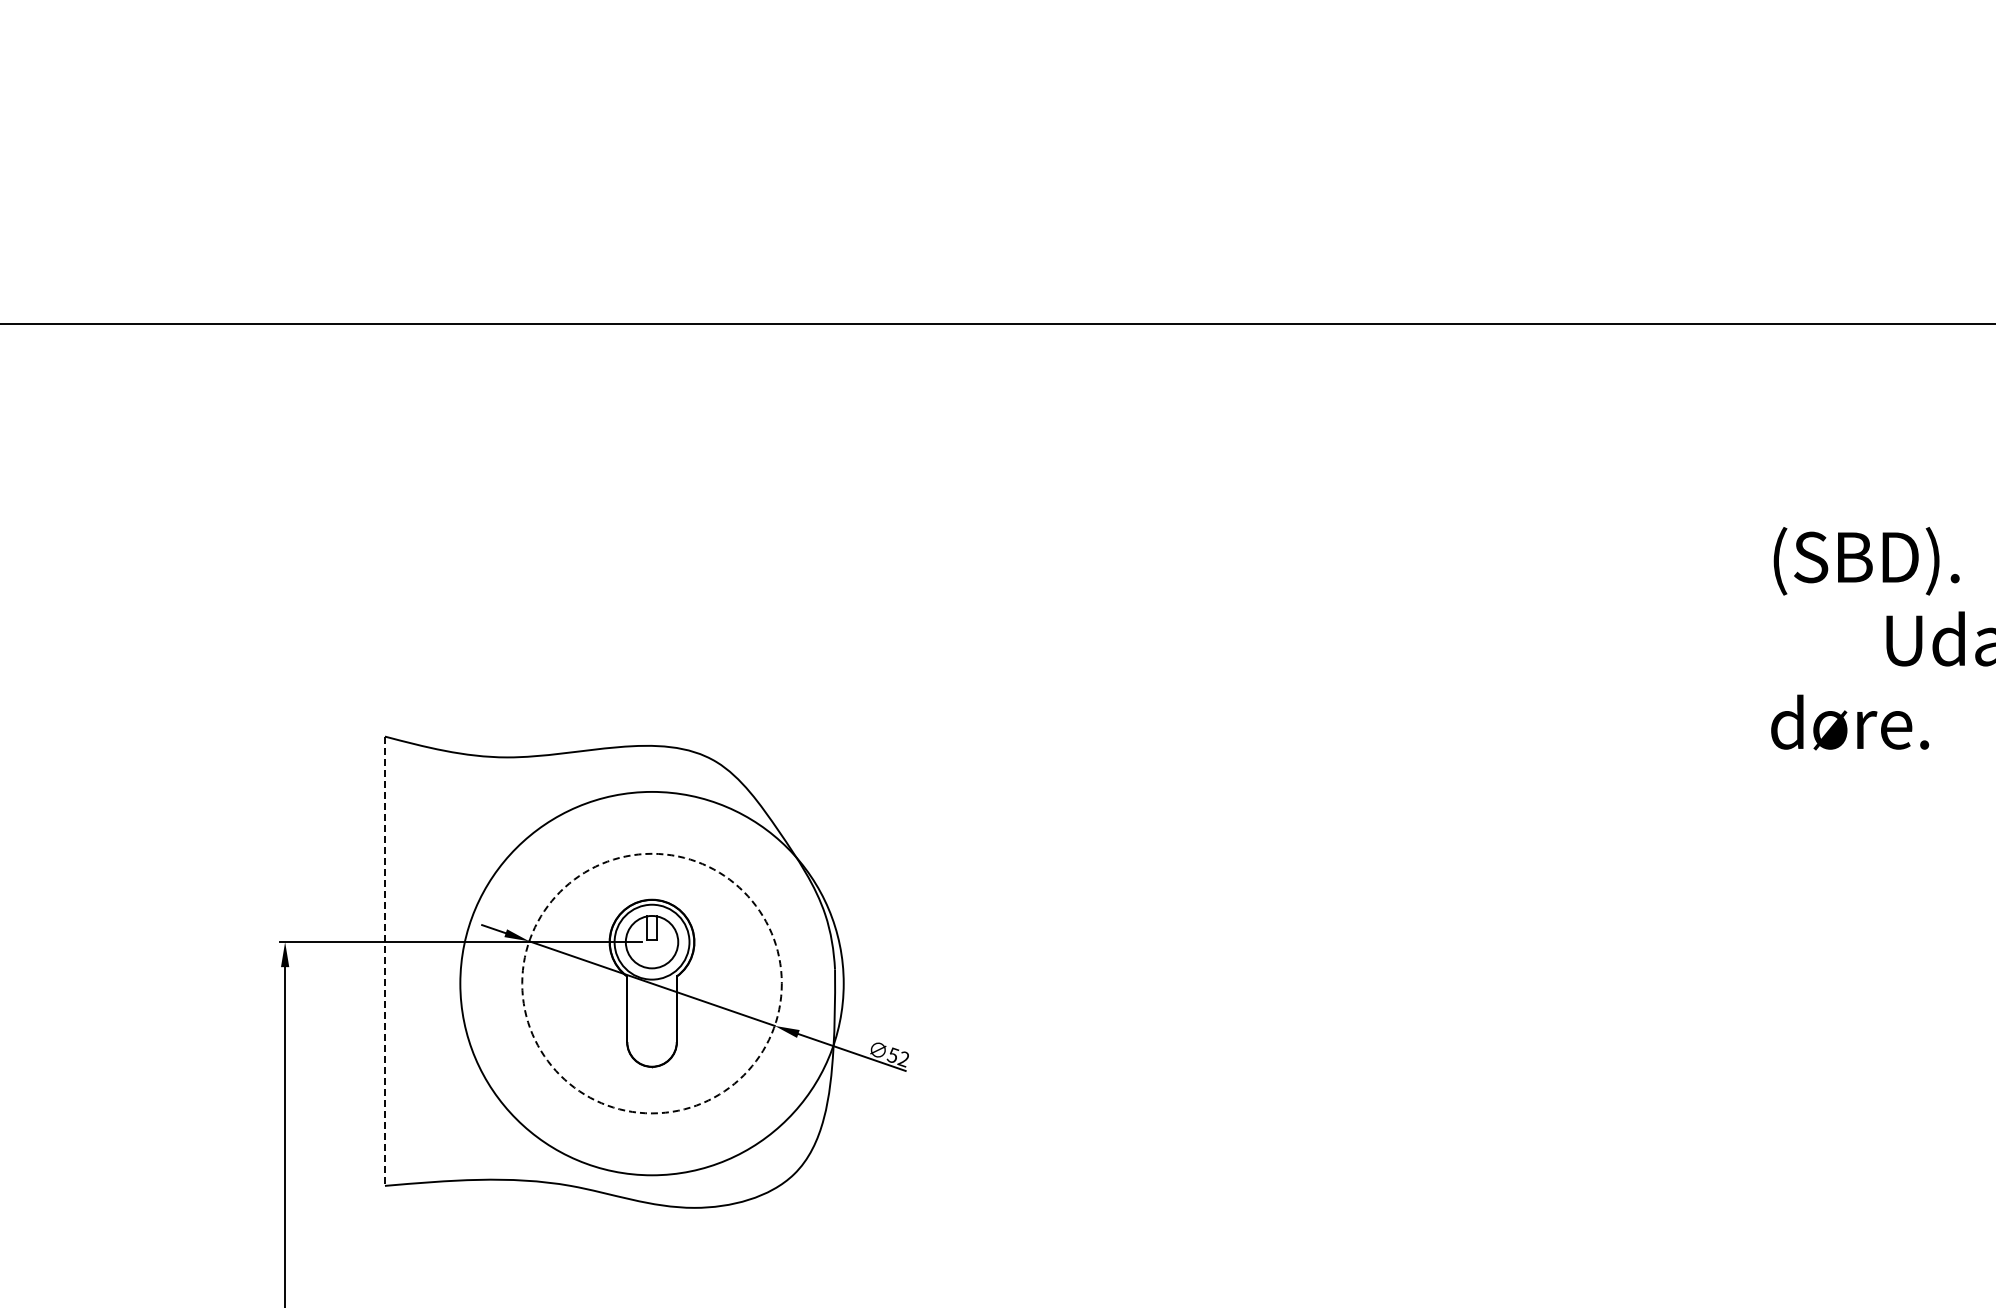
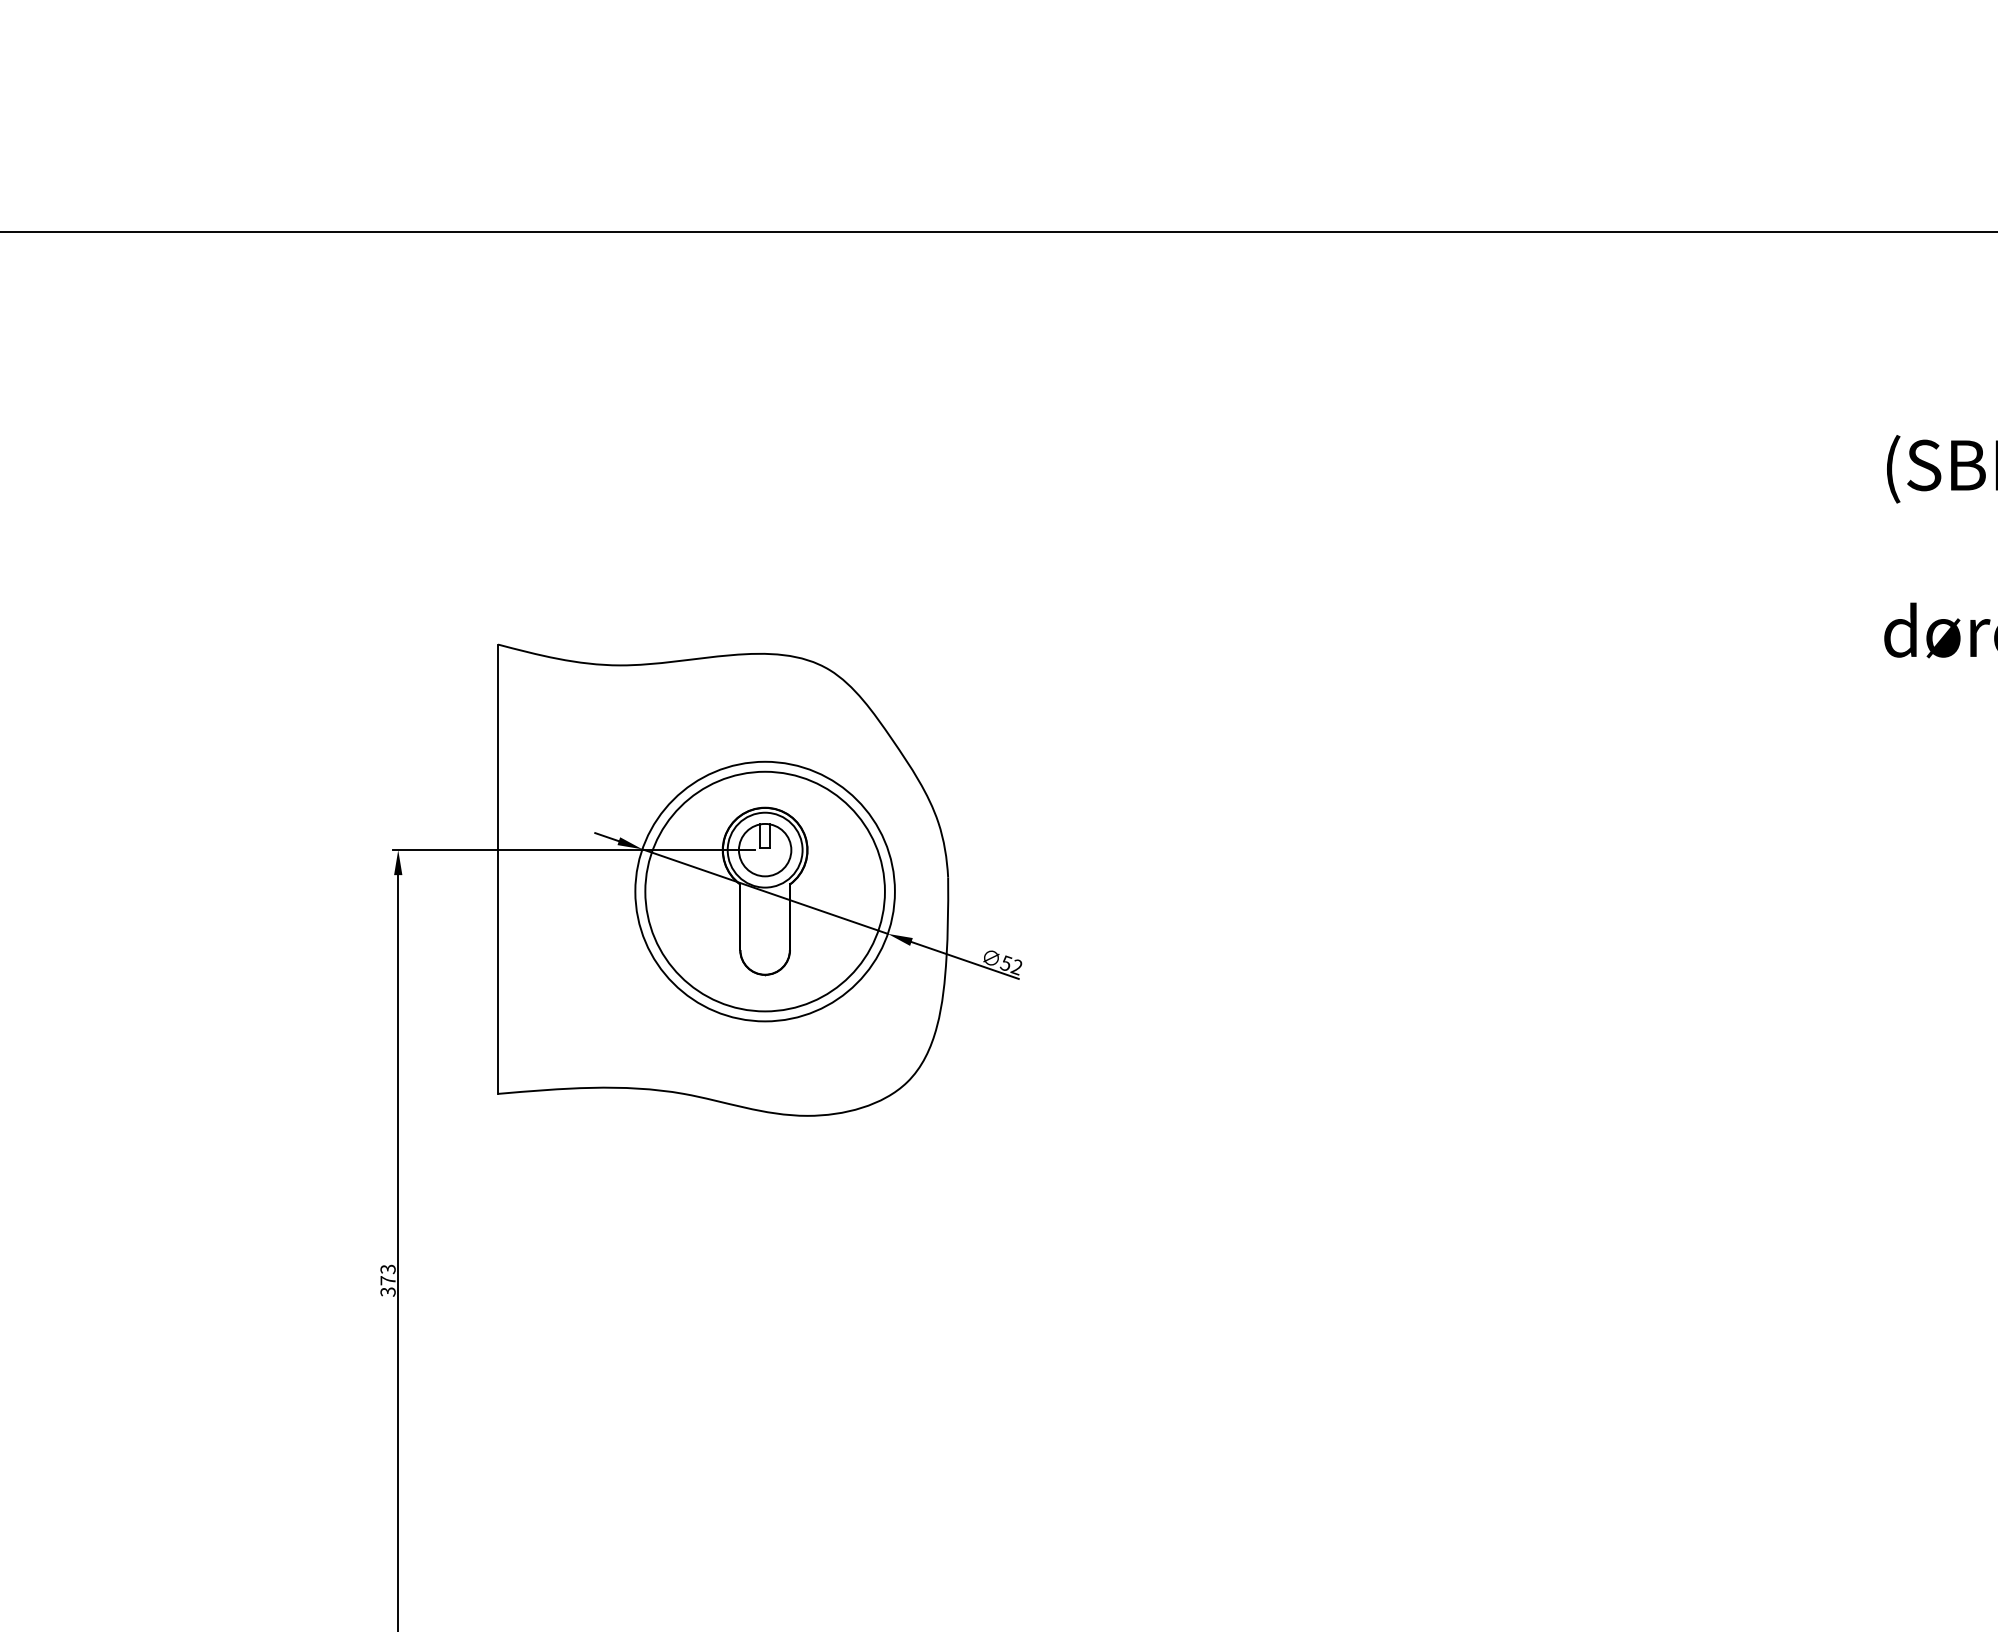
line: (385, 961) -> (498, 869), dashed -> solid
circle: (651, 983) -> (764, 891), dashed -> solid
circle: (651, 983) -> (764, 891), size x0.62

